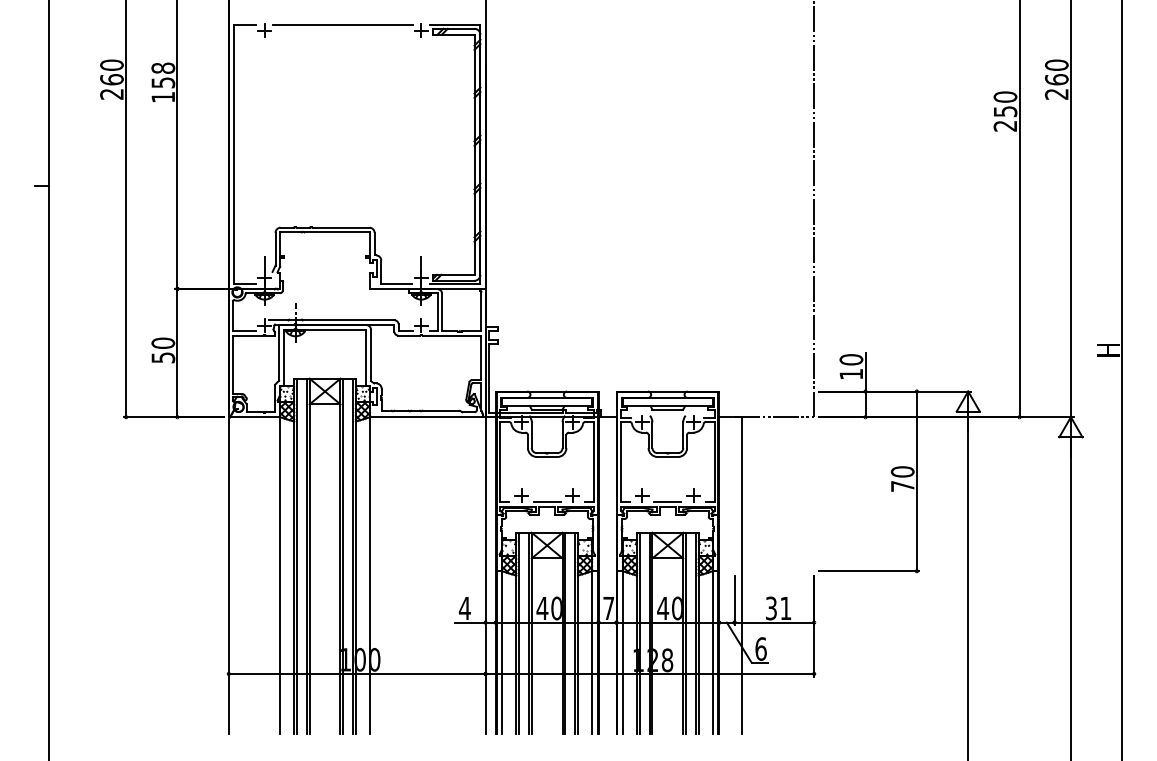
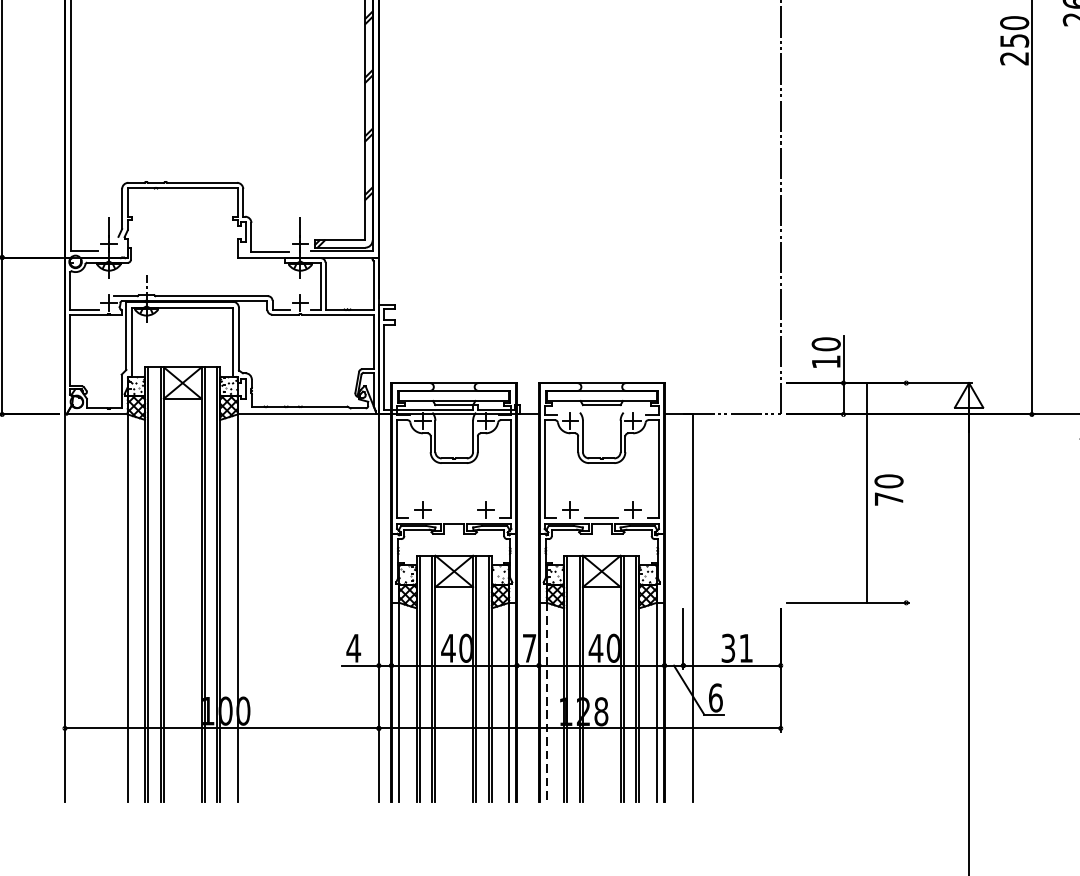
line: (916, 481) -> (866, 493), moved
line: (546, 501) -> (453, 517), removed
line: (622, 652) -> (546, 702), solid -> dashed

